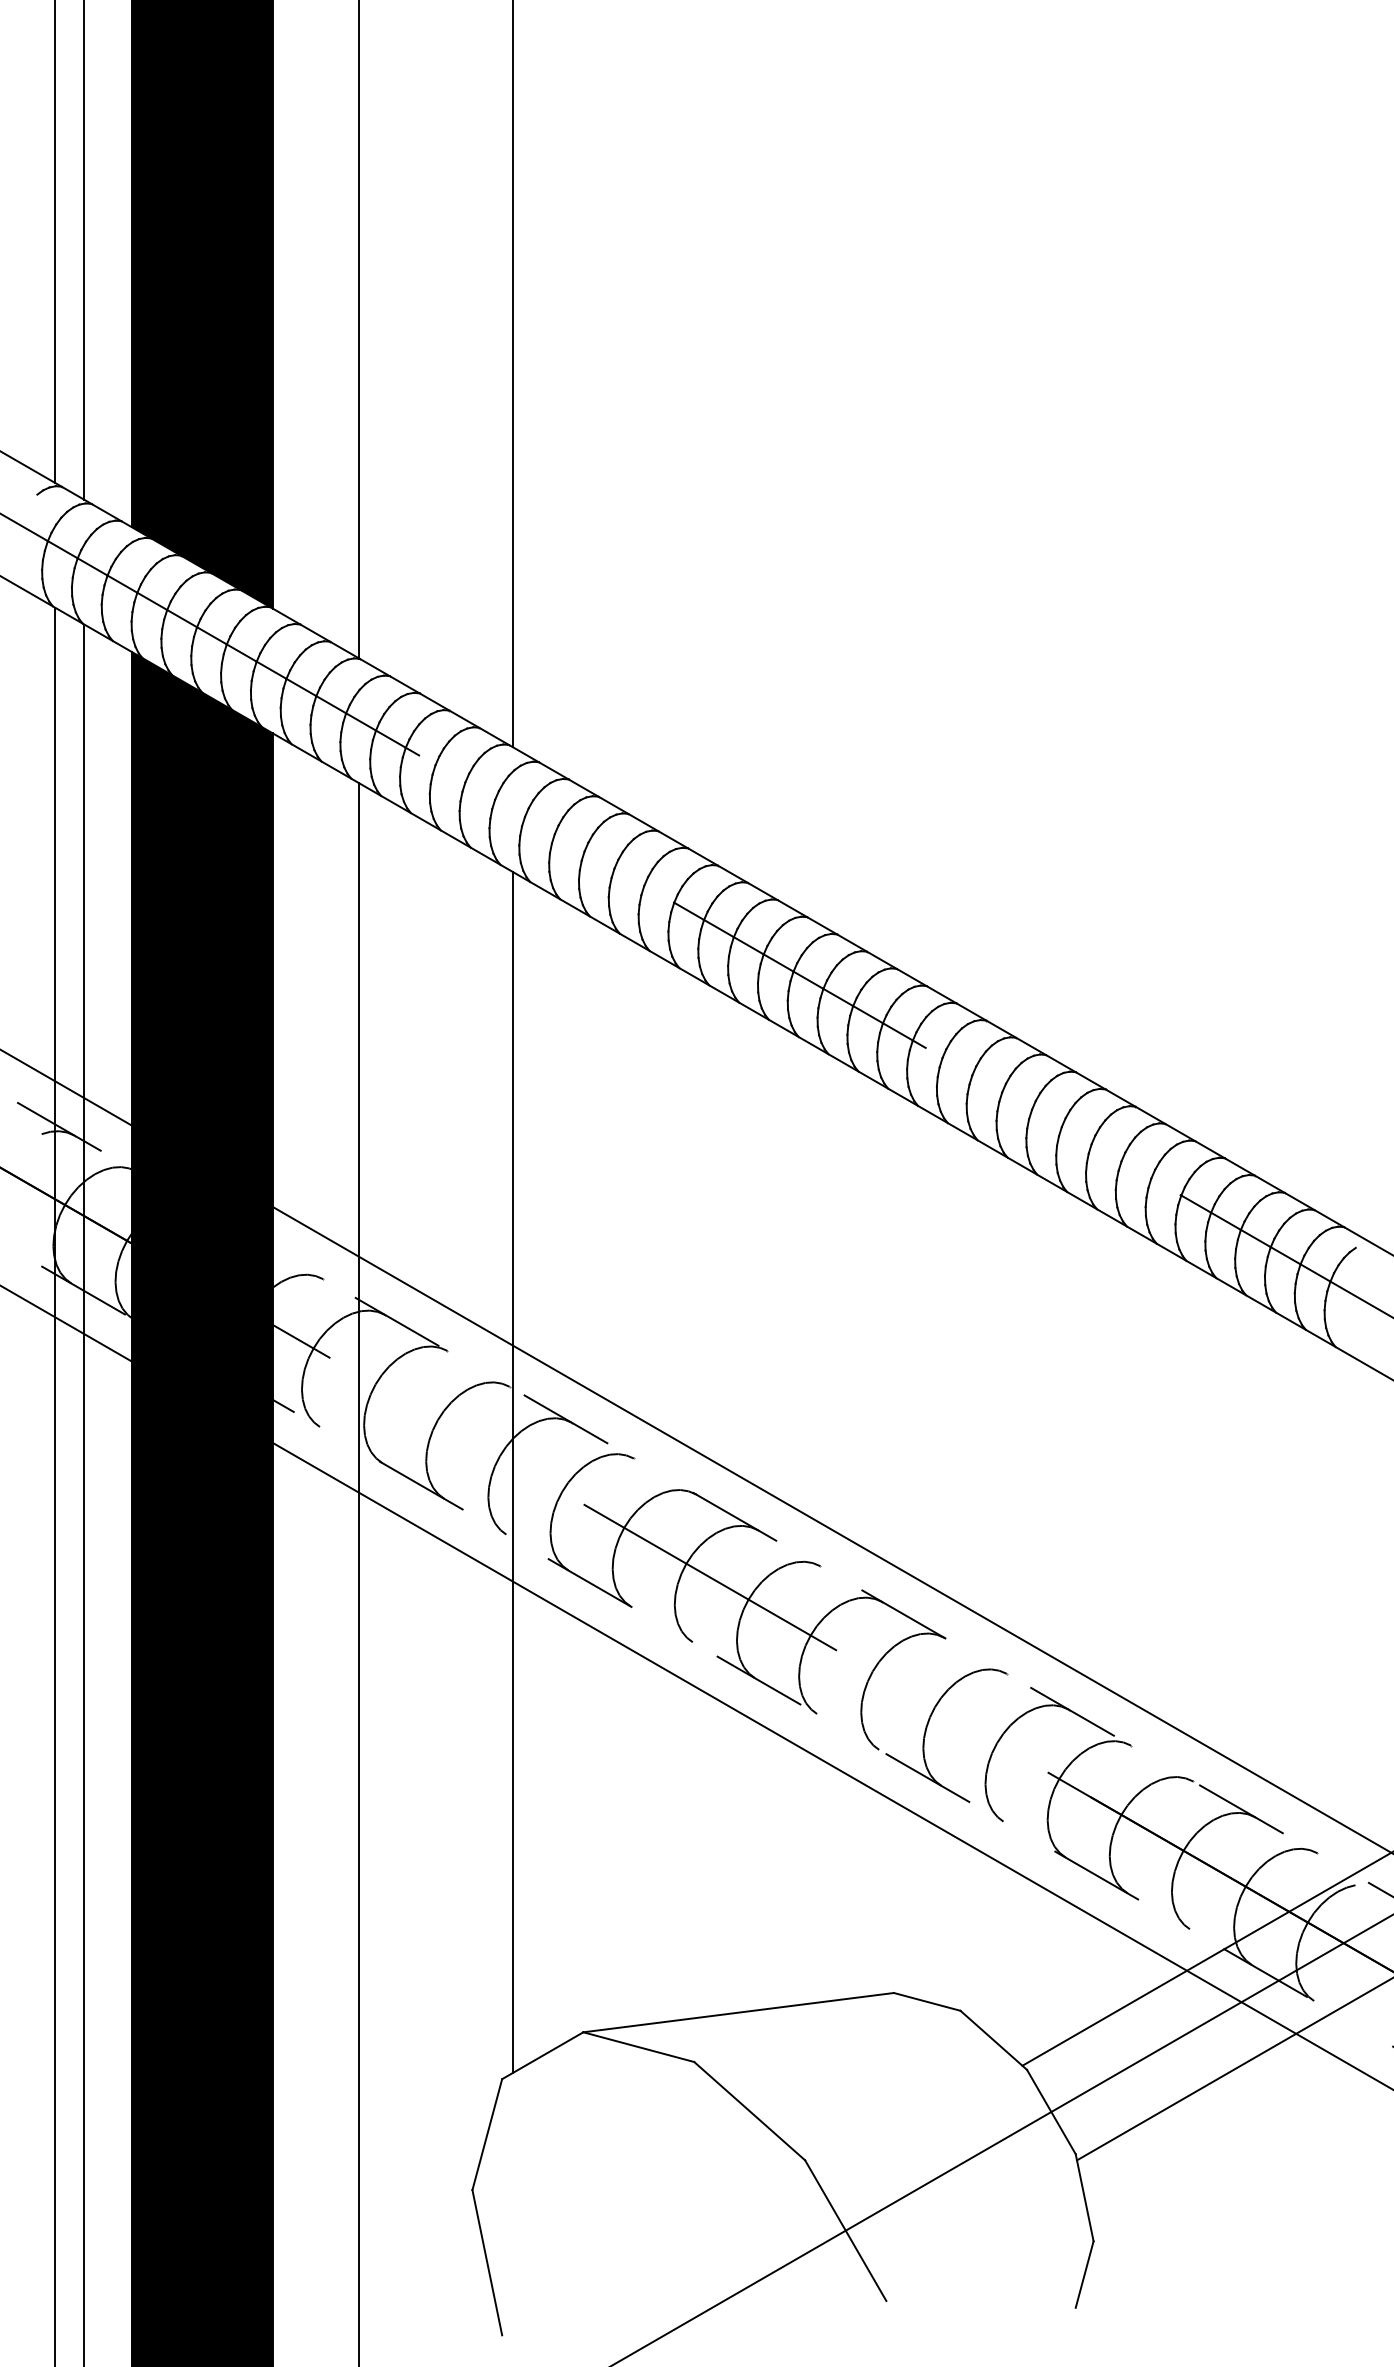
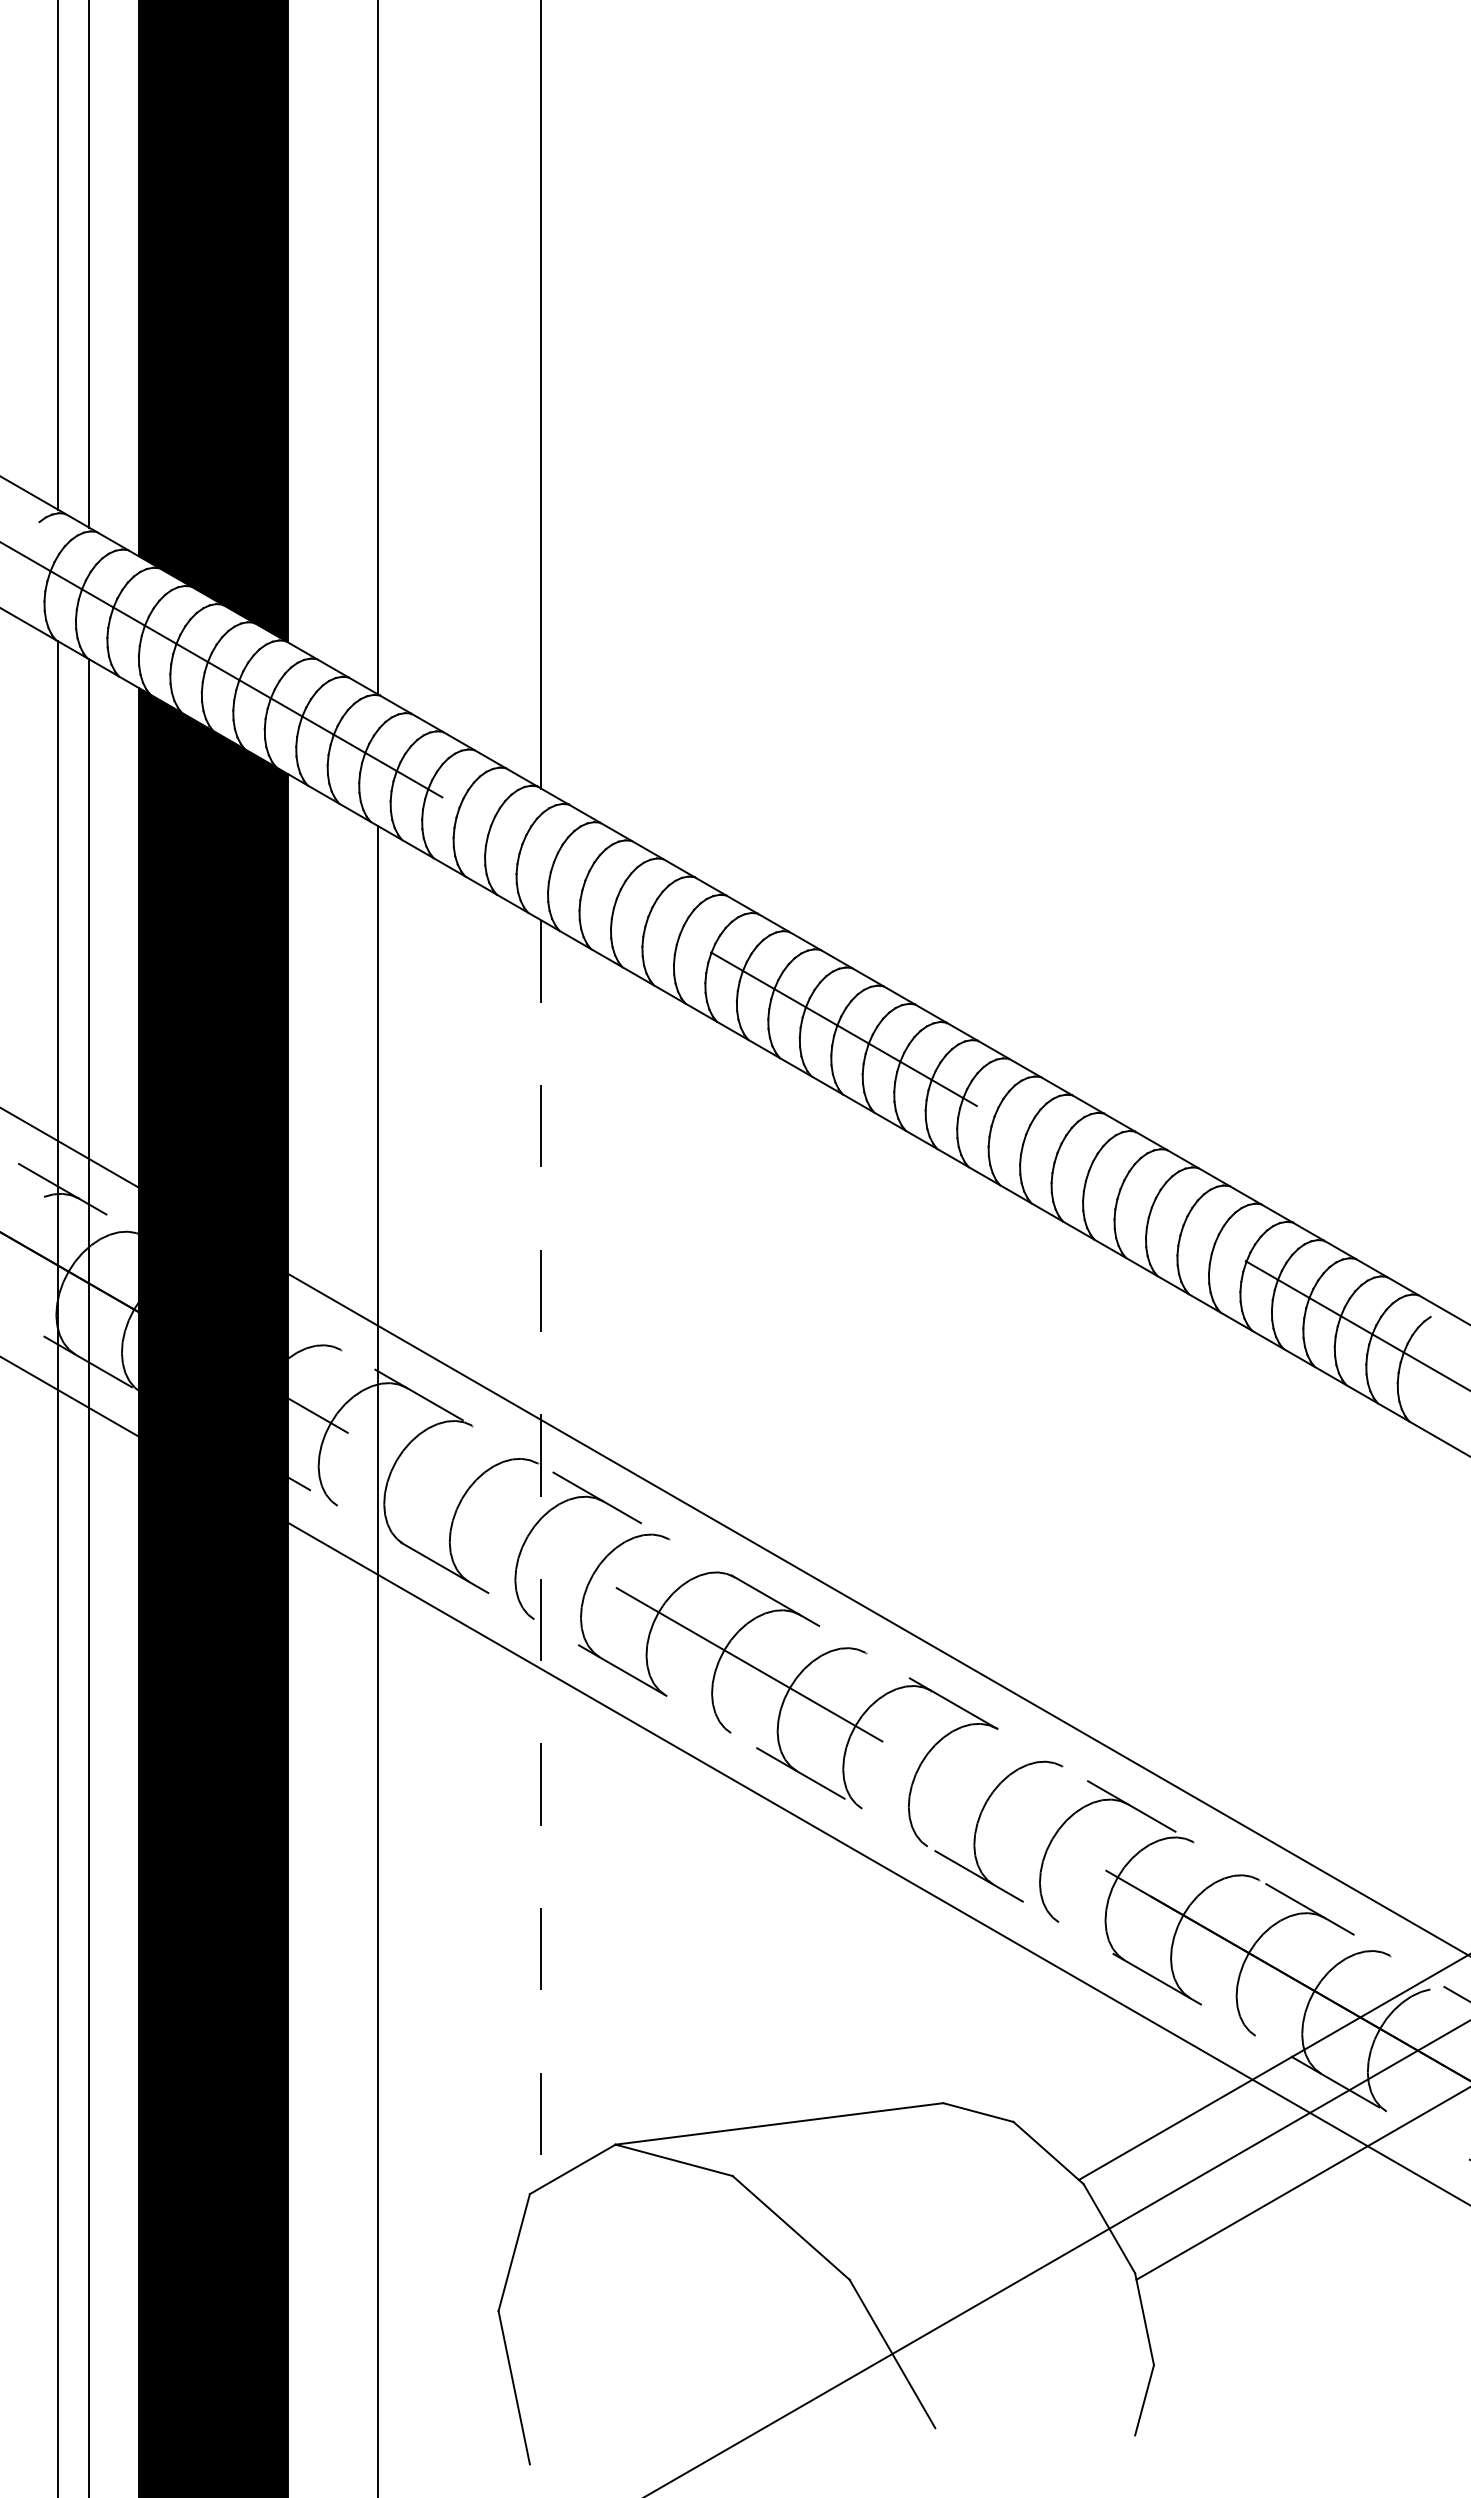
line: (513, 1473) -> (541, 1554), solid -> dashed

